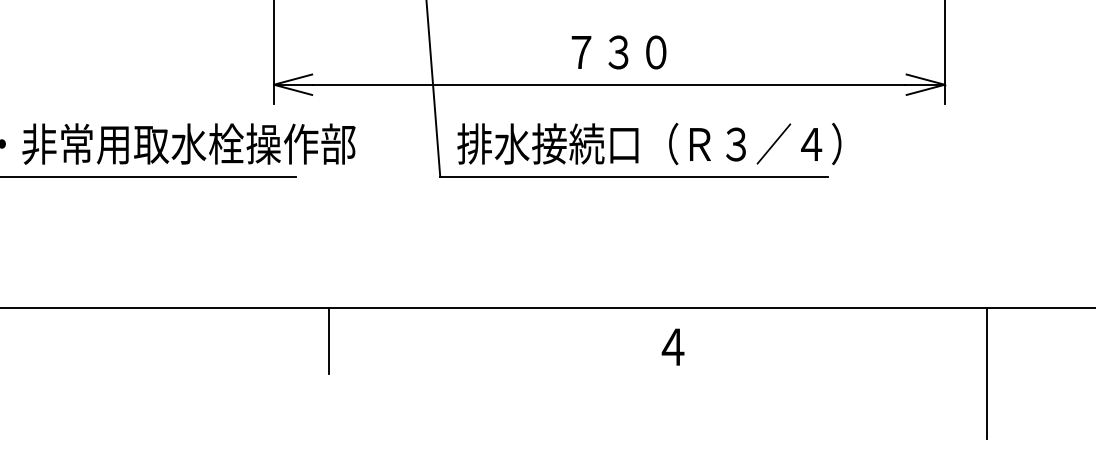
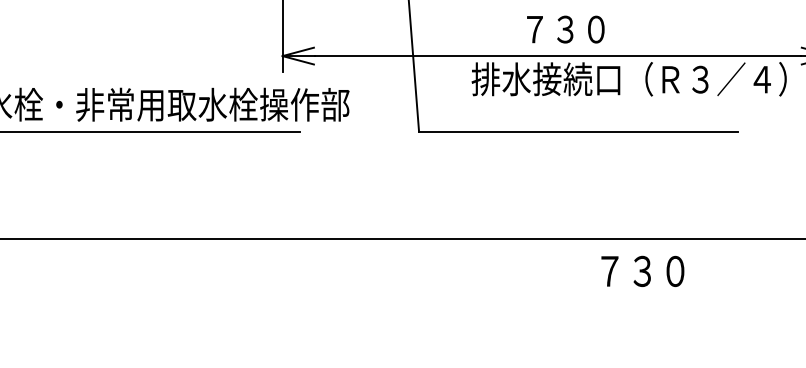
text: (649, 143) -> (629, 78), moved
line: (329, 340) -> (328, 265), removed
text: (712, 347) -> (642, 271), ４ -> ７３０

